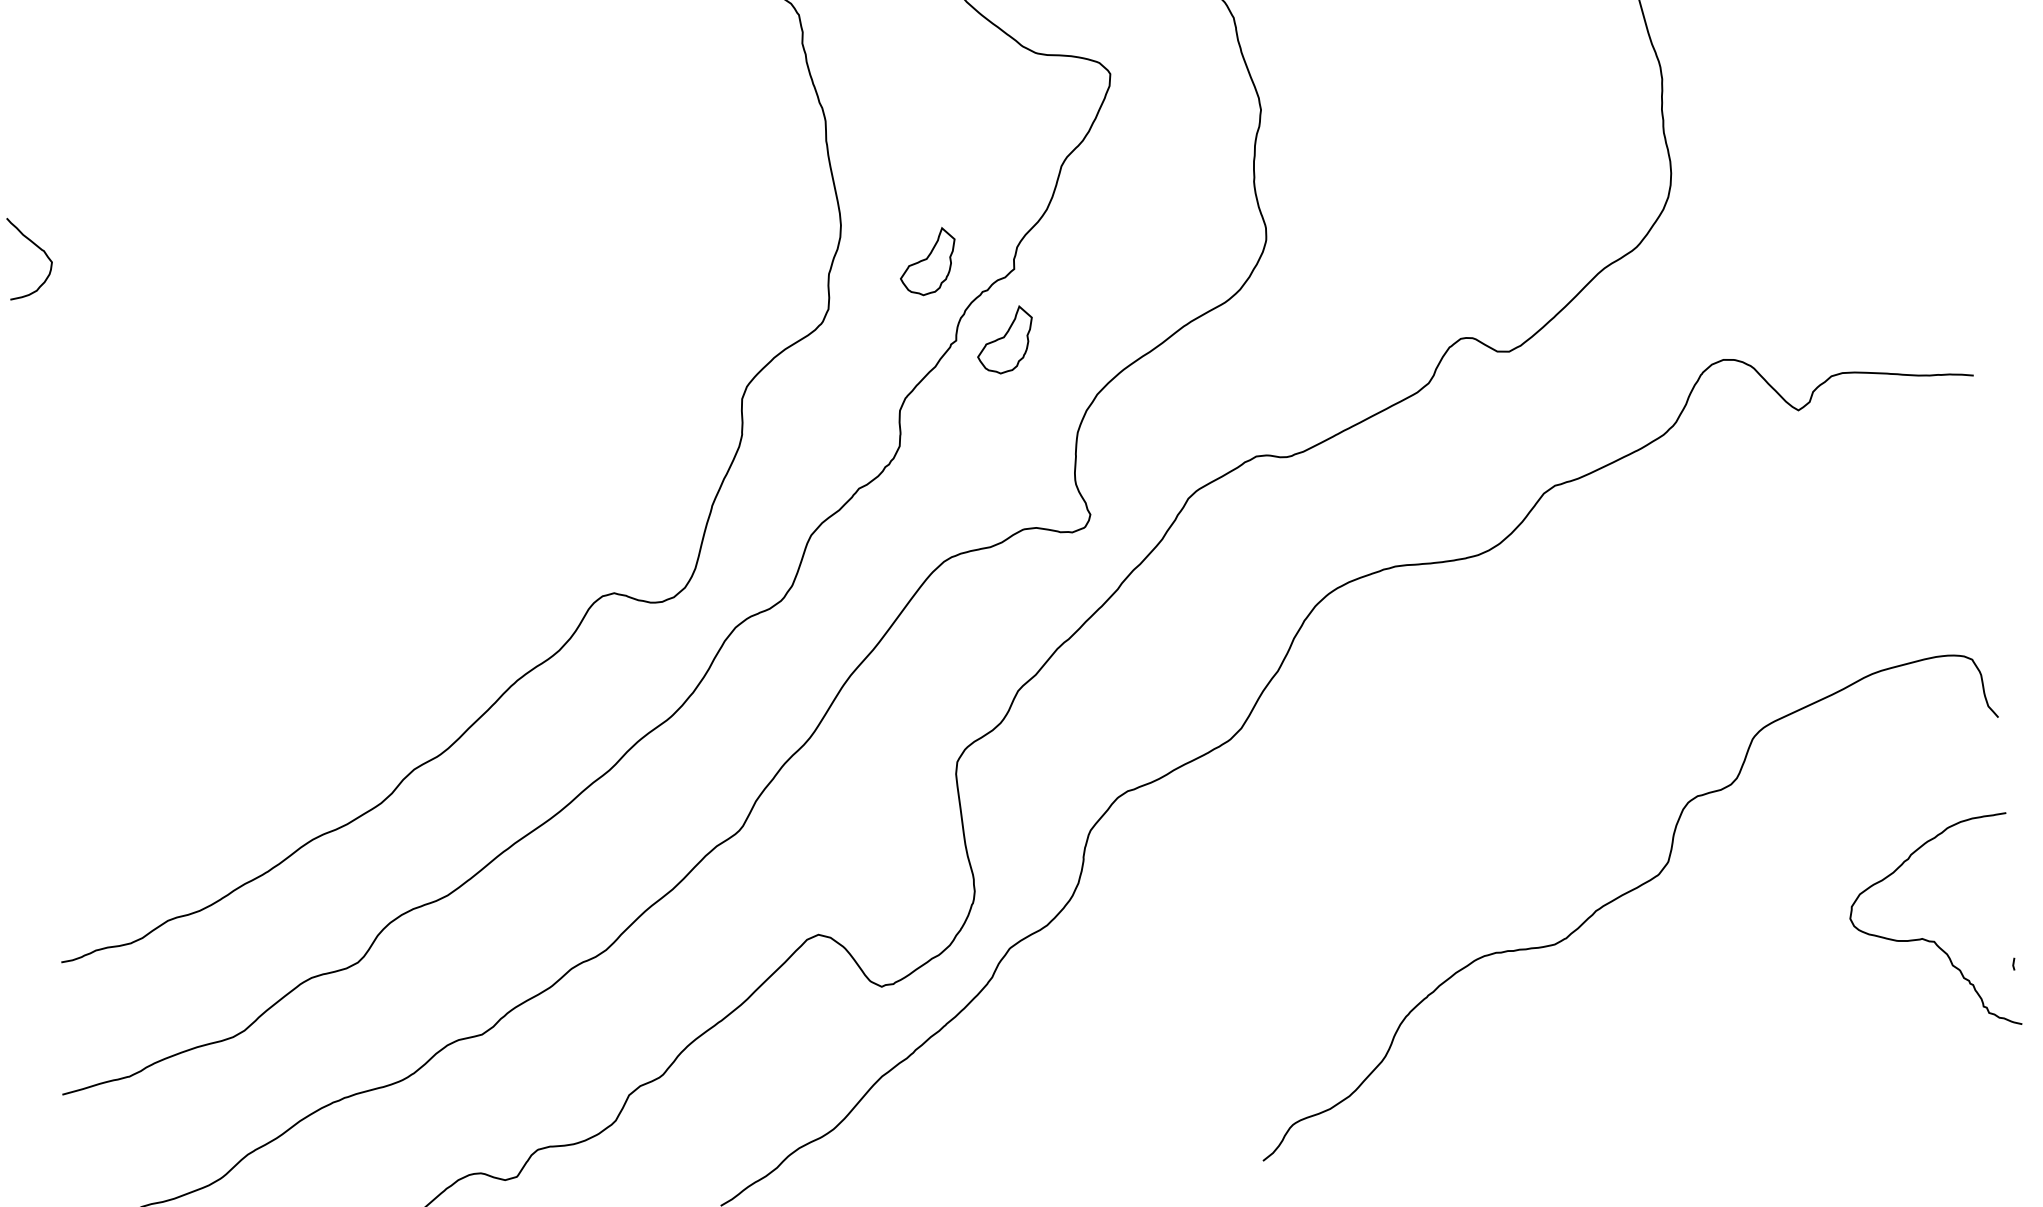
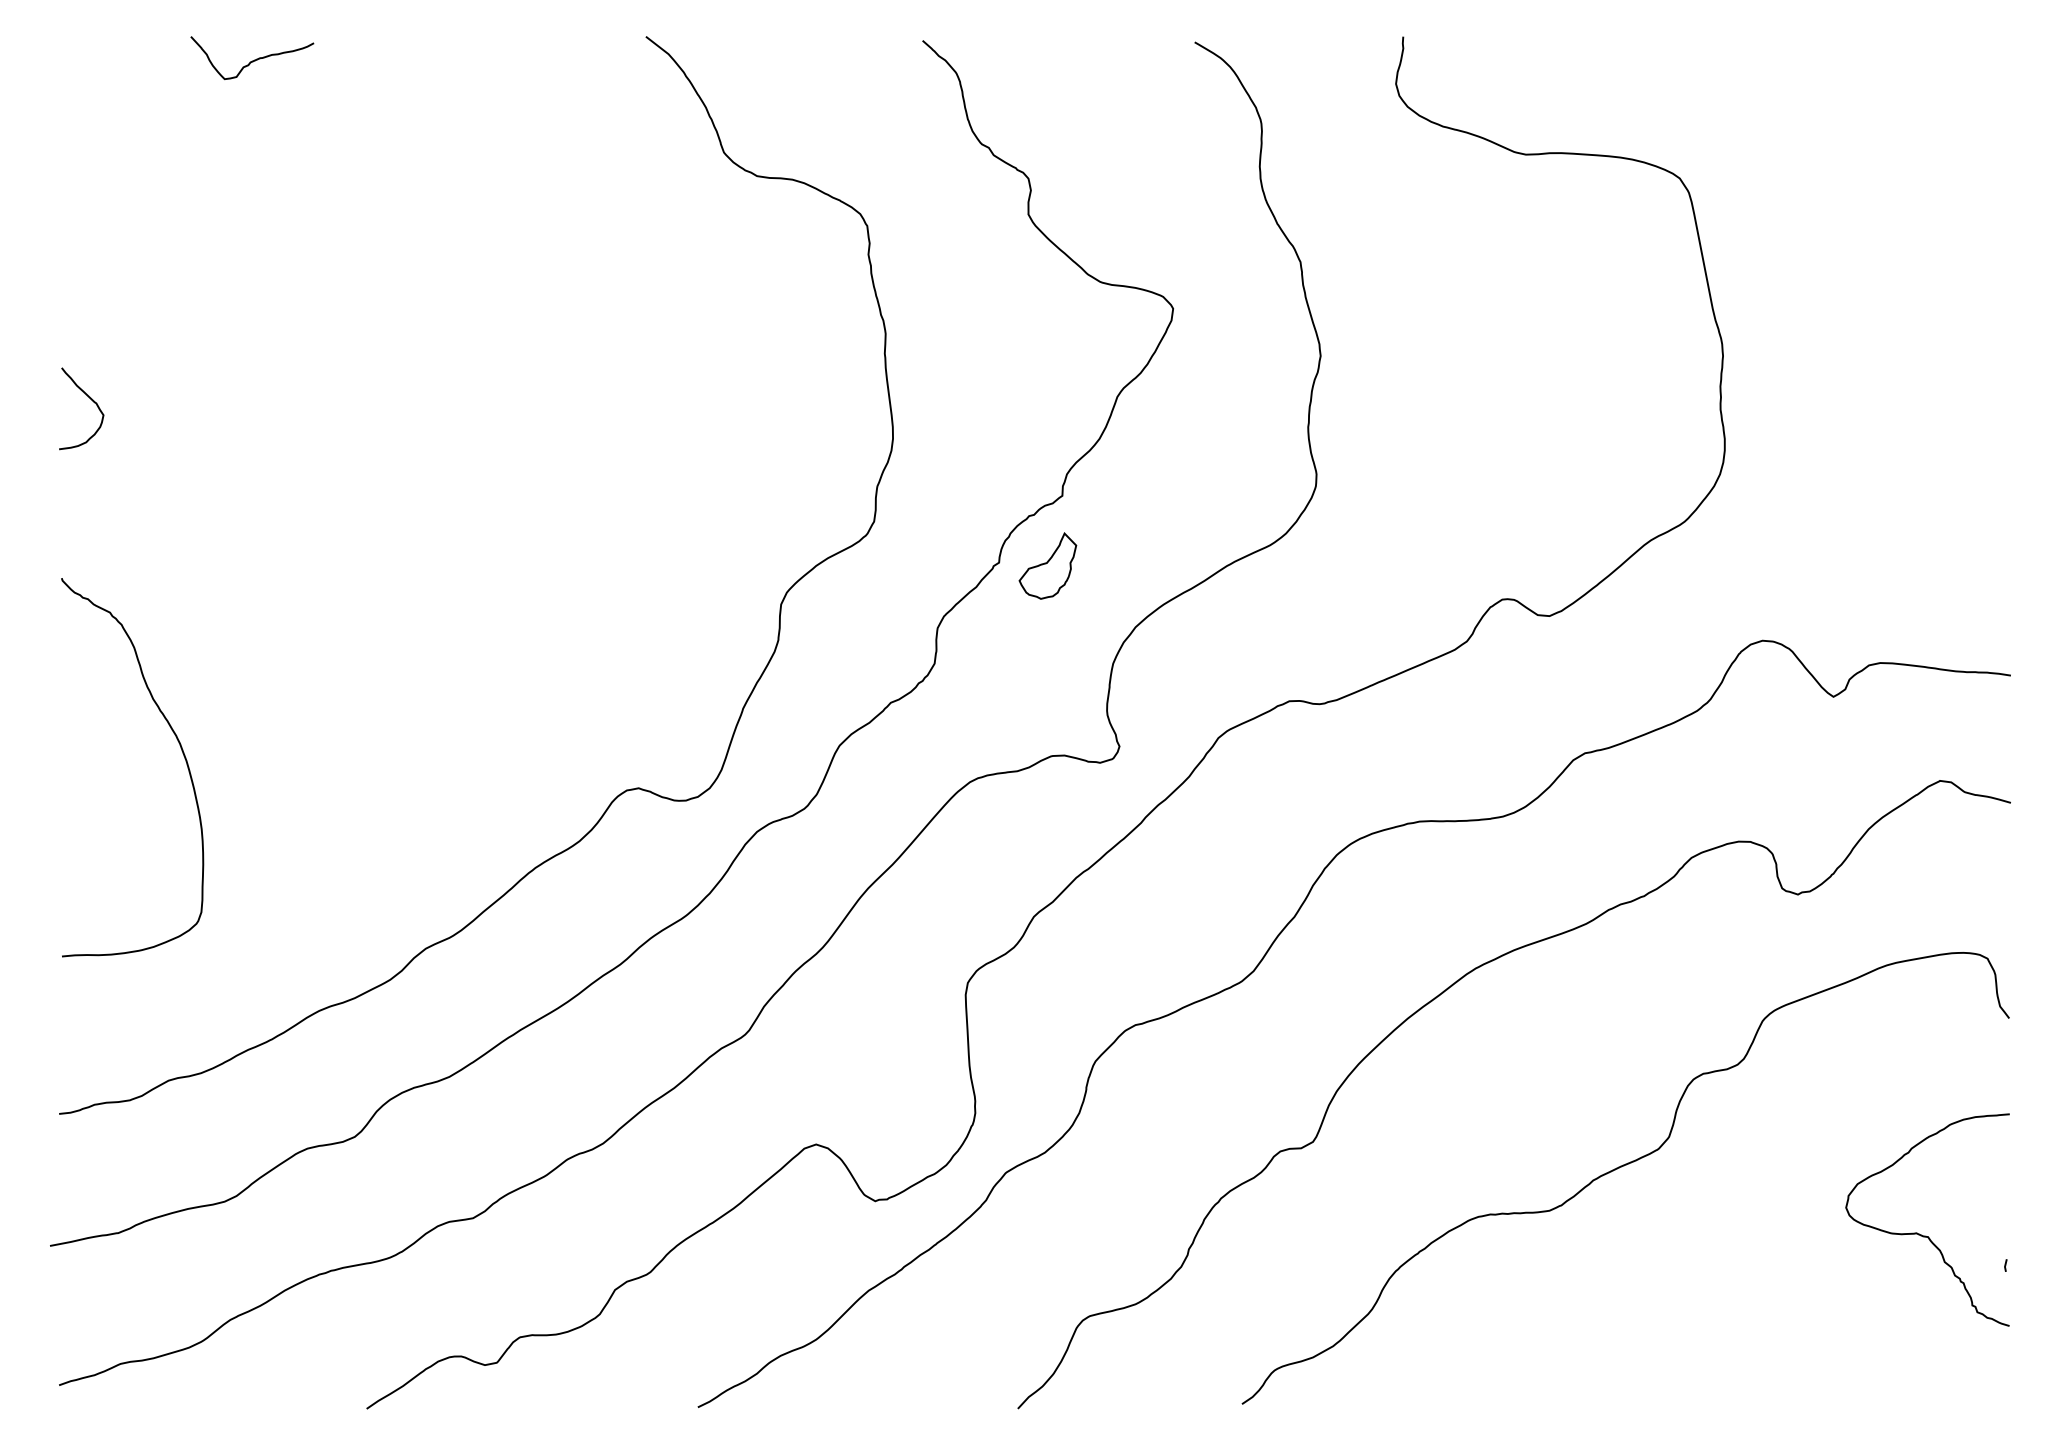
part: (927, 261) -> (976, 481), removed
curve: (155, 591) -> (181, 751), added
curve: (1428, 739) -> (1439, 996), added

